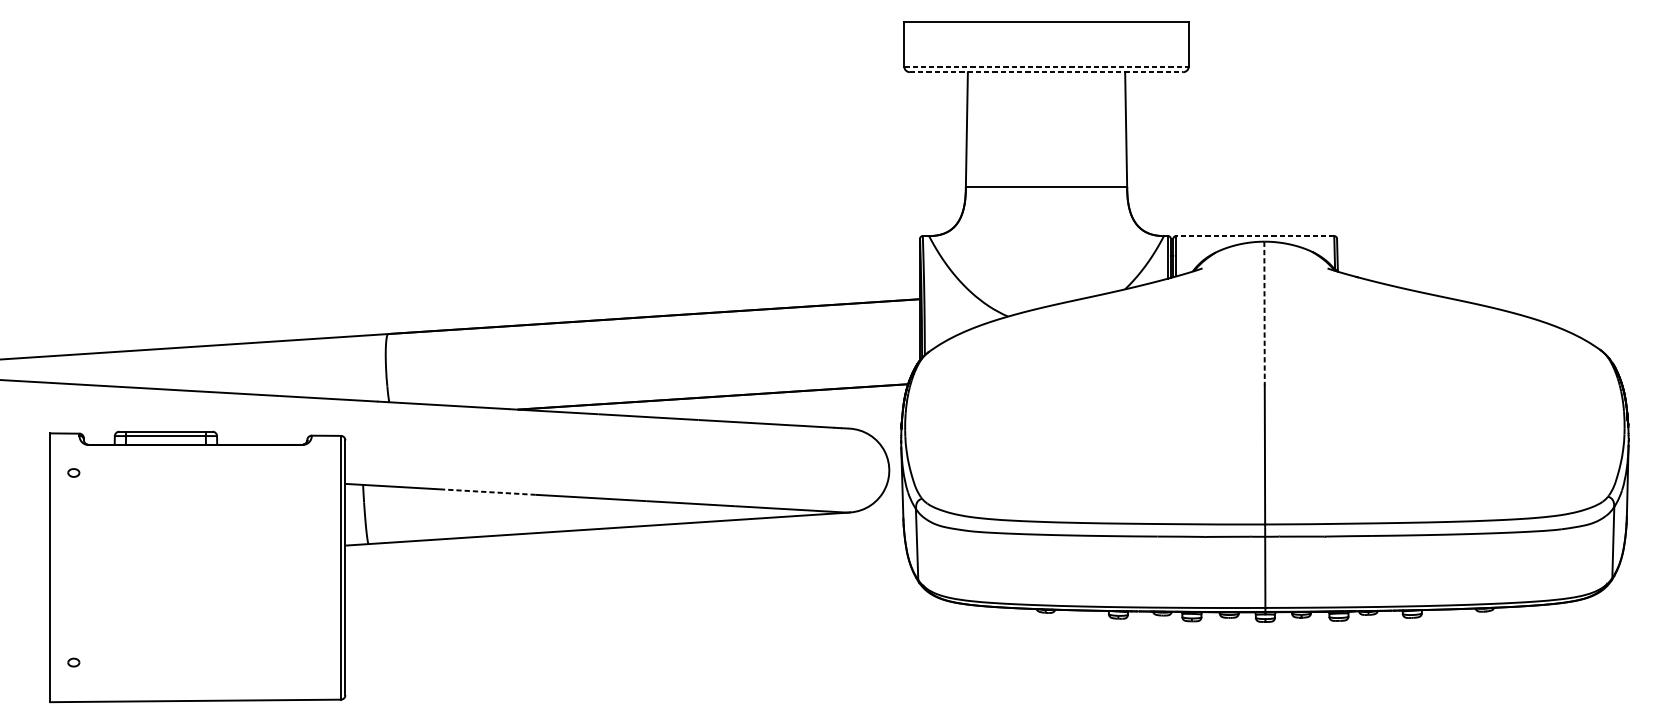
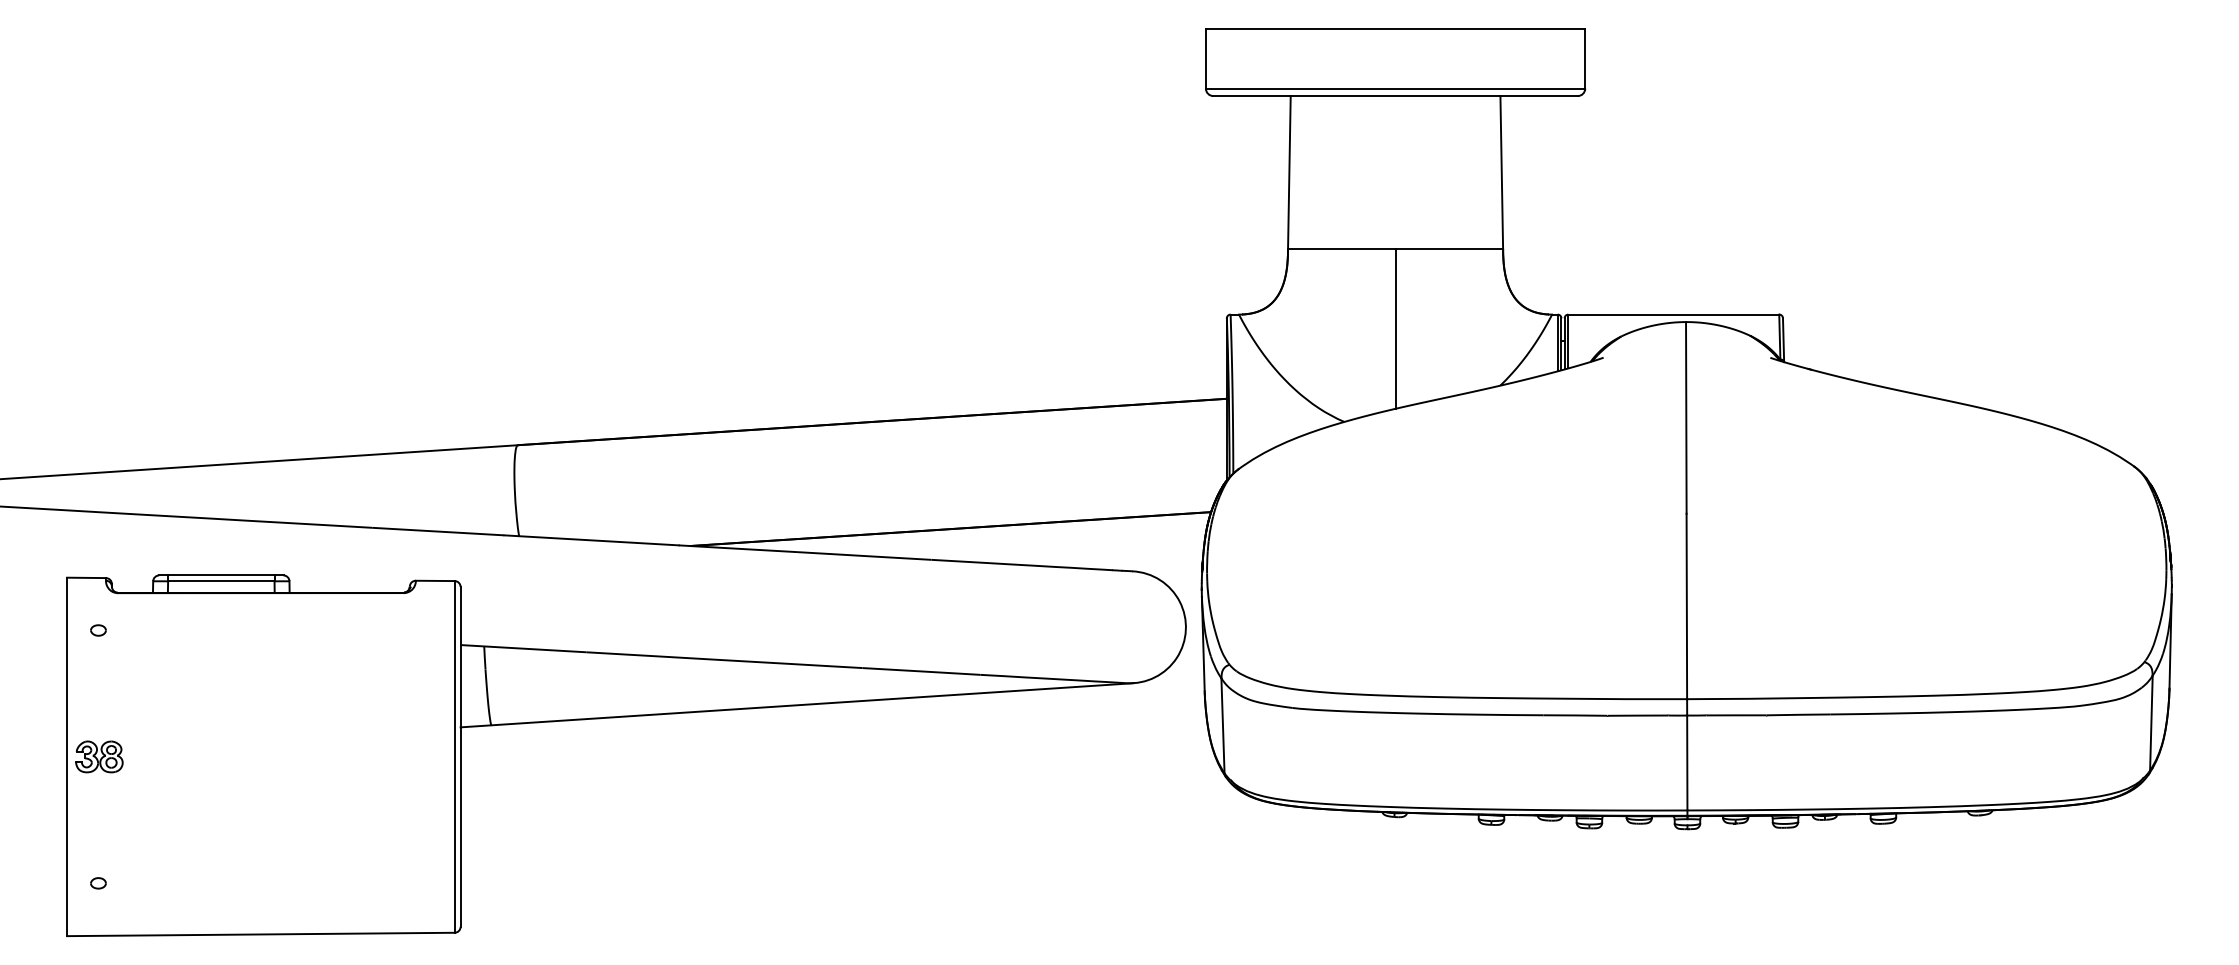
line: (1046, 66) -> (1395, 88), dashed -> solid
line: (1047, 72) -> (1396, 96), dashed -> solid
line: (1254, 236) -> (1673, 314), dashed -> solid
line: (1046, 246) -> (1395, 328), added
line: (1264, 313) -> (1686, 417), dashed -> solid
line: (487, 491) -> (650, 655), dashed -> solid
part: (74, 567) -> (99, 756), added

